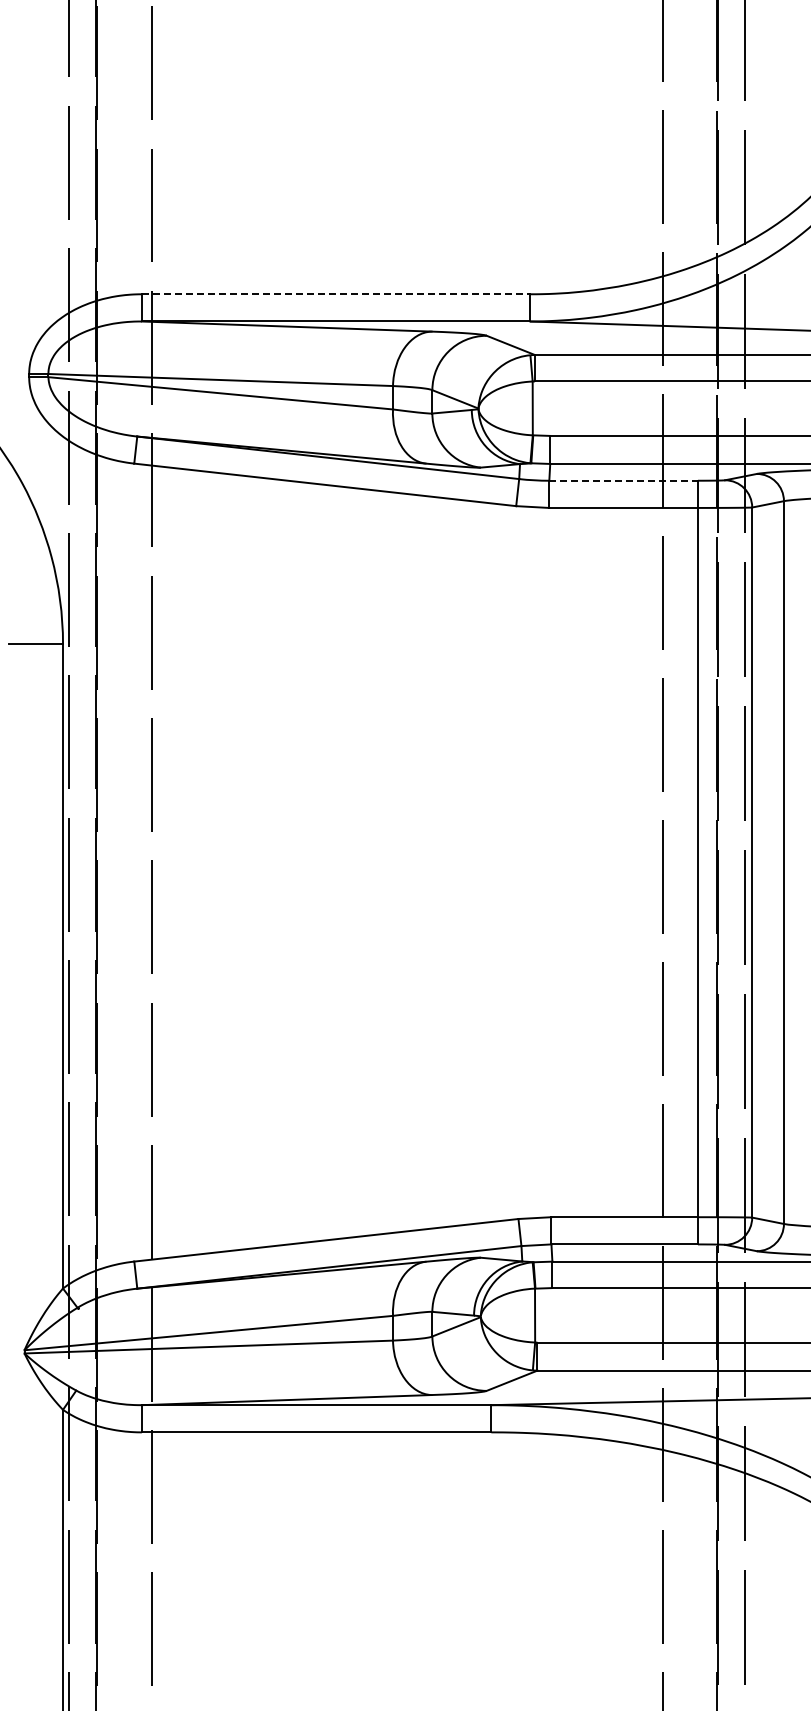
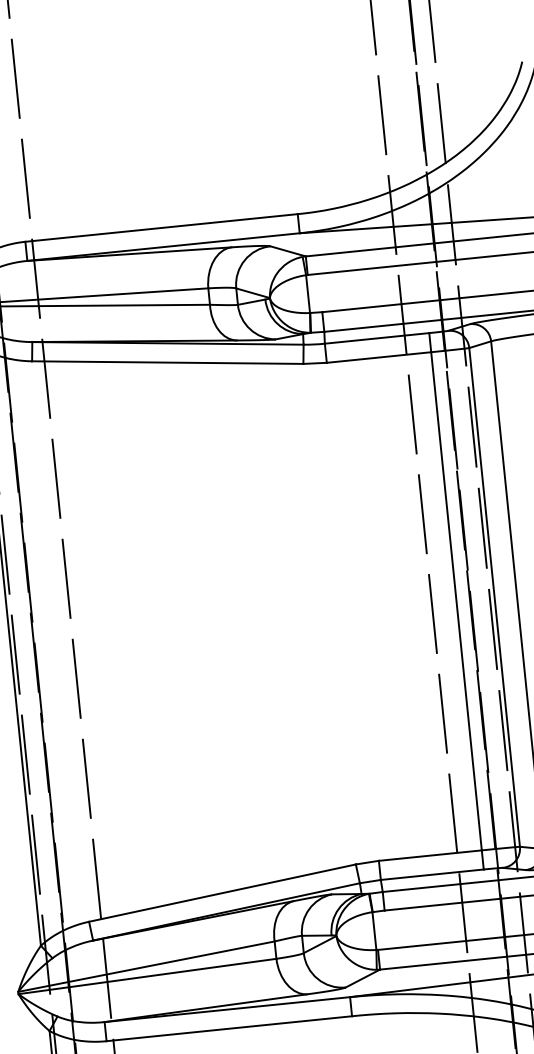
line: (335, 294) -> (161, 228), dashed -> solid
line: (624, 480) -> (377, 338), dashed -> solid

